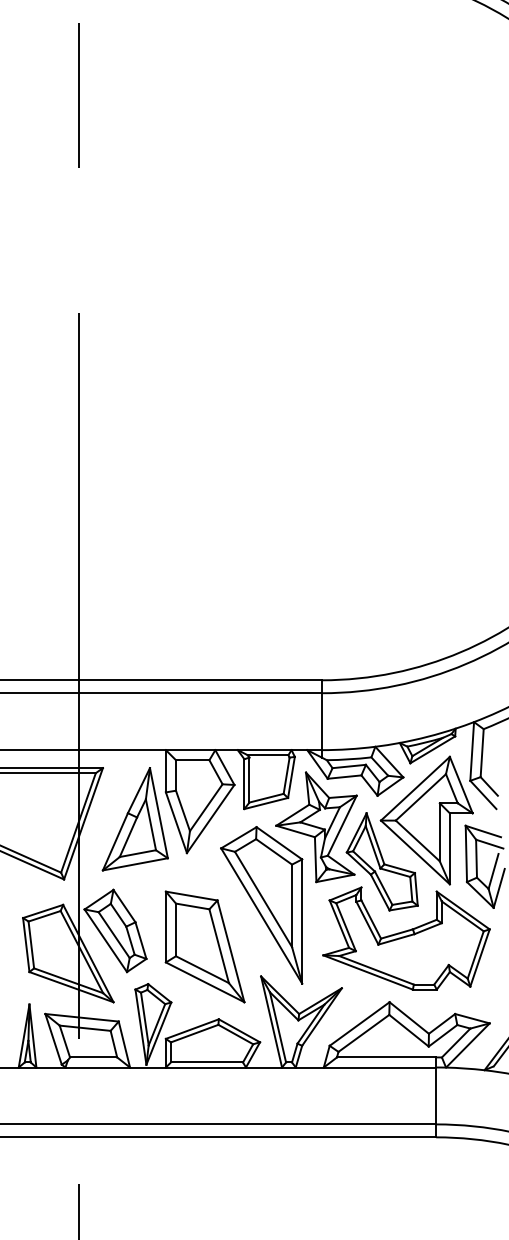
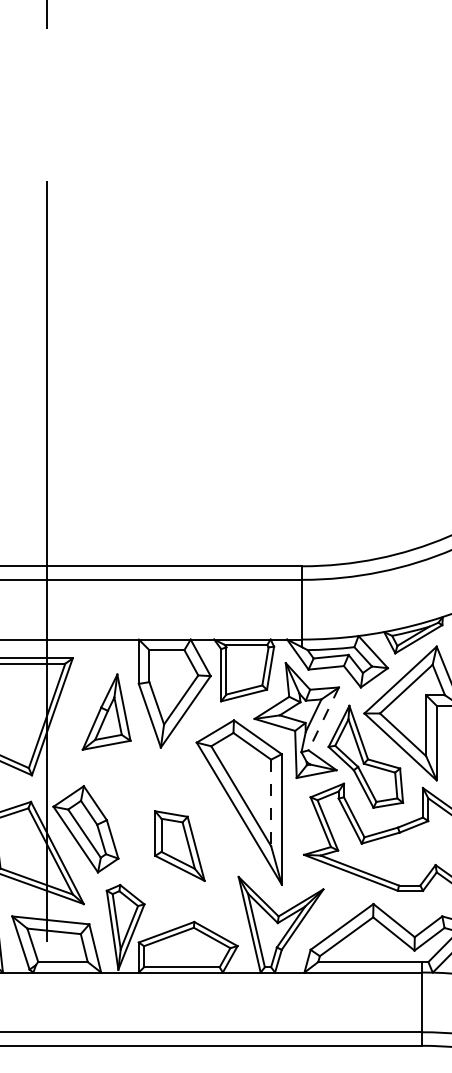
part: (134, 819) -> (105, 712), size x0.7
line: (341, 826) -> (323, 719), solid -> dashed
line: (292, 906) -> (271, 803), solid -> dashed
part: (204, 946) -> (179, 845), size x0.6

